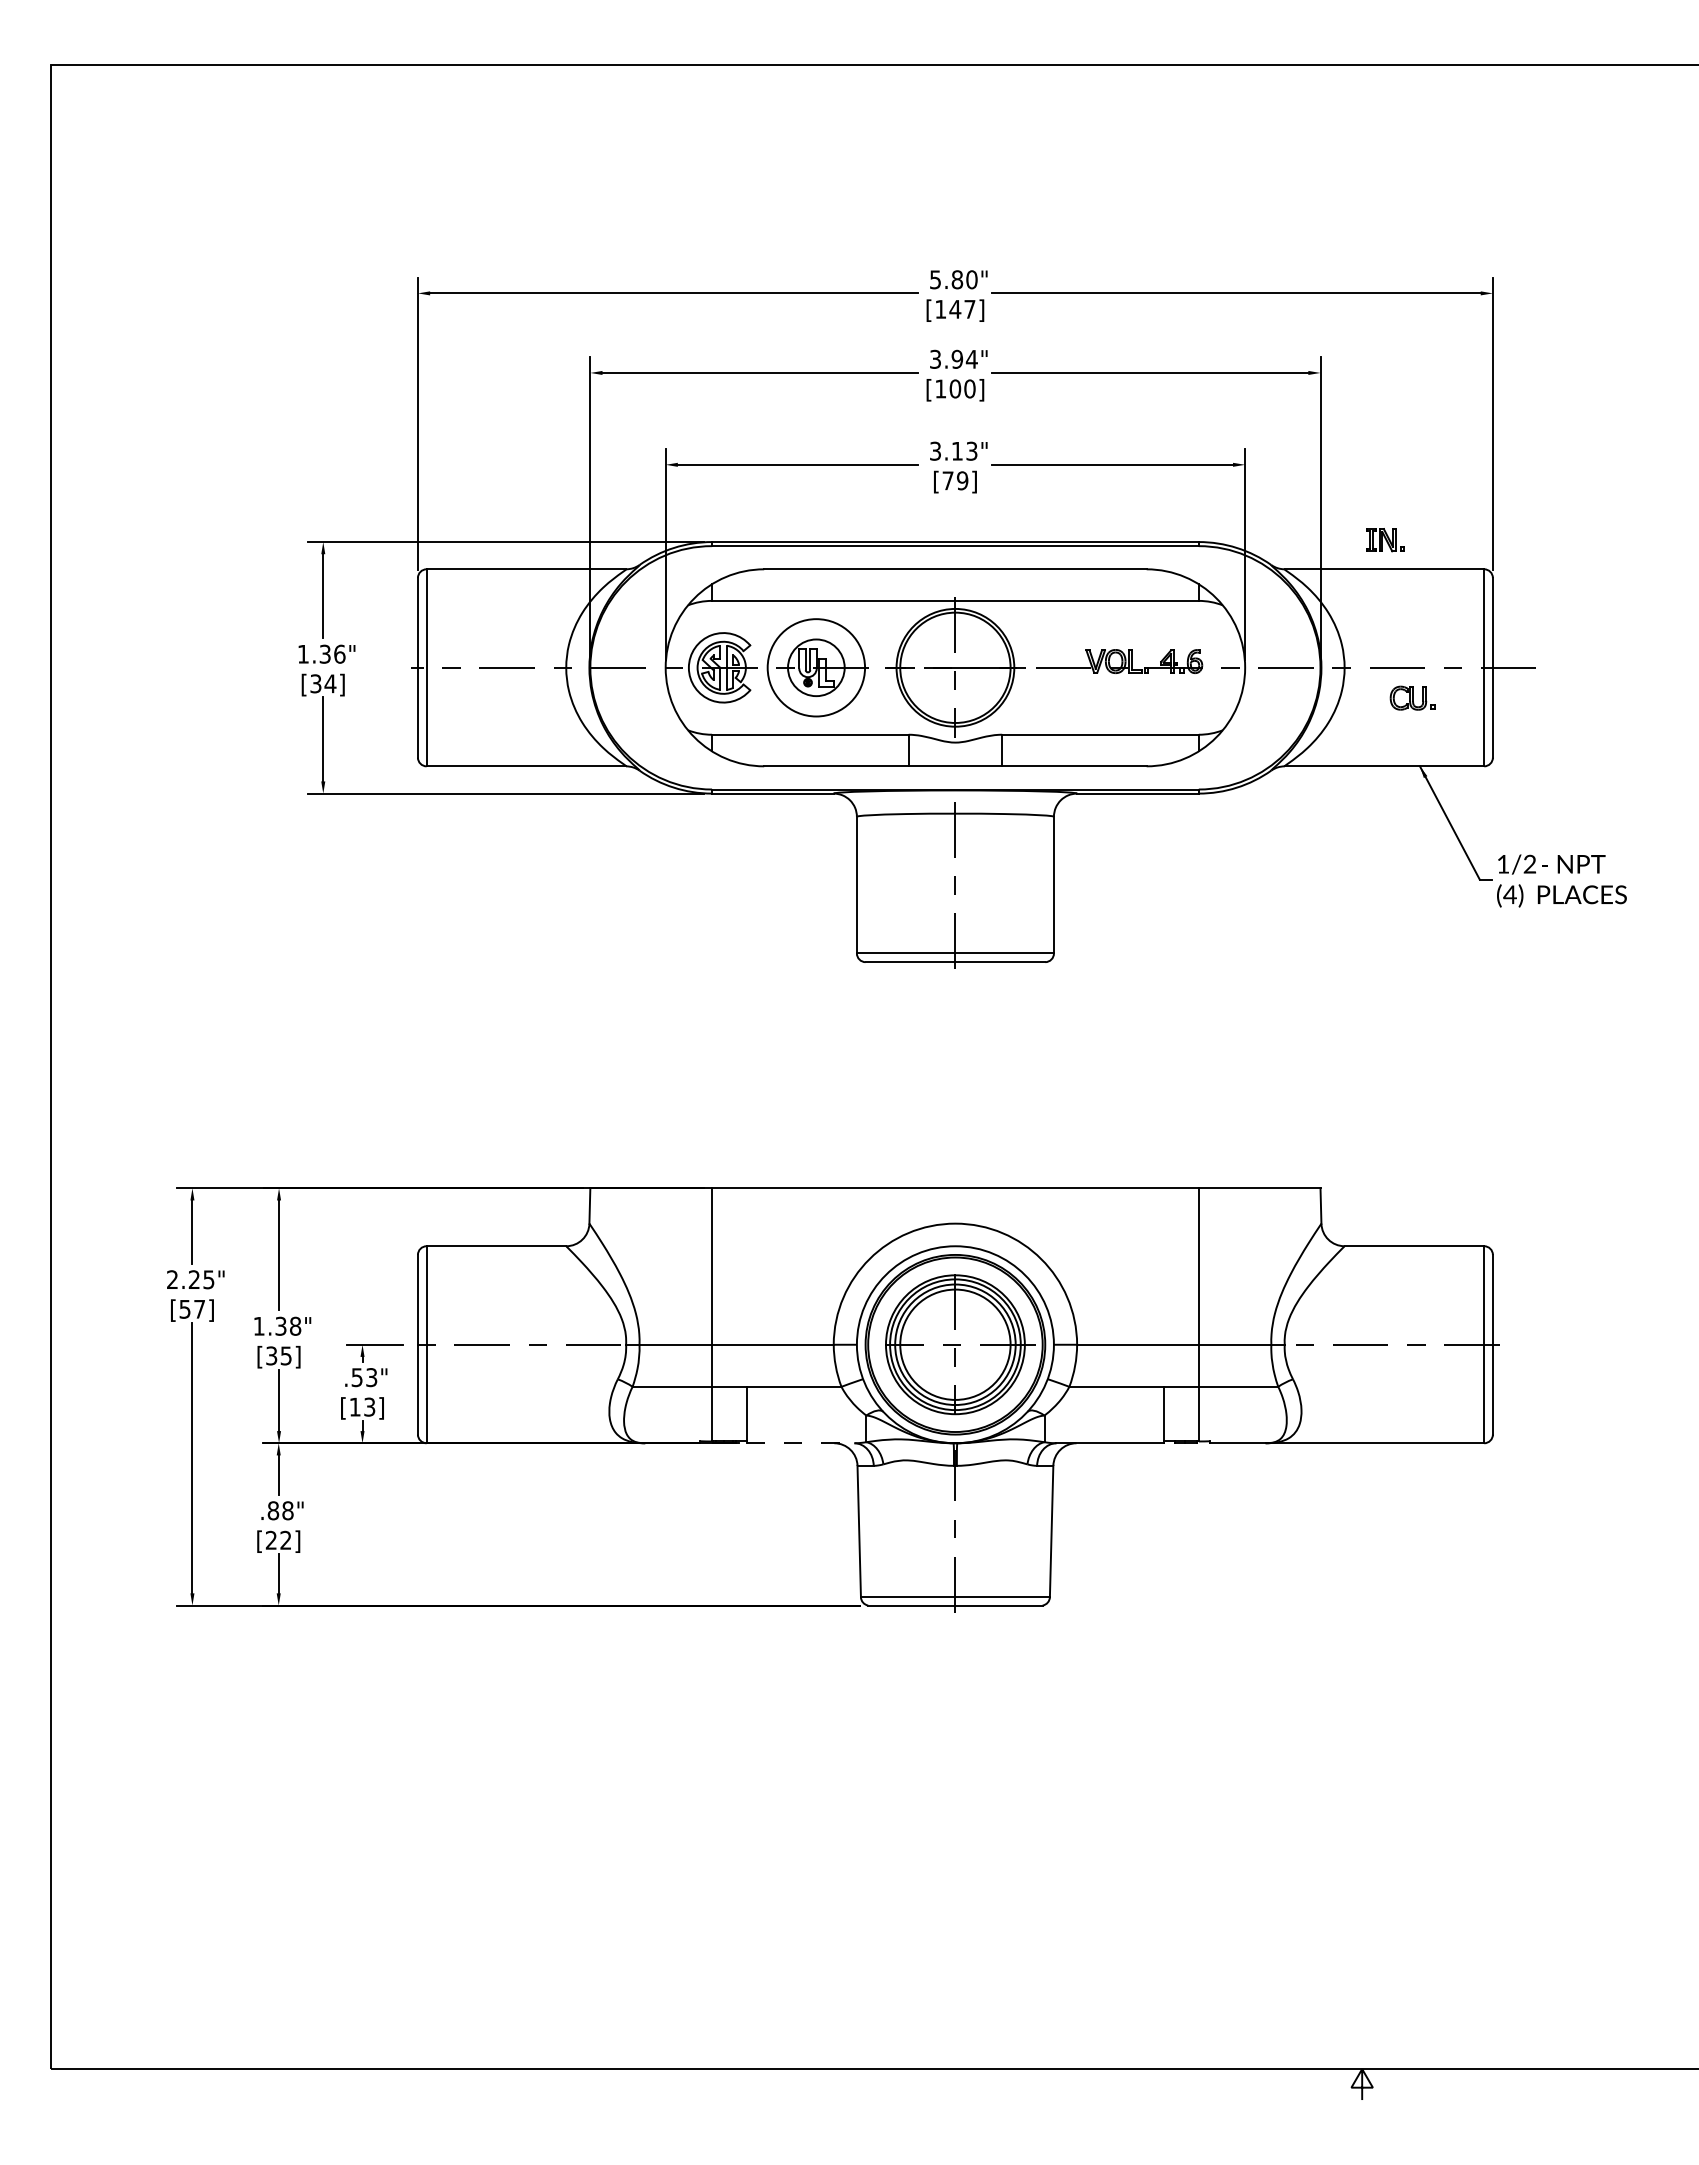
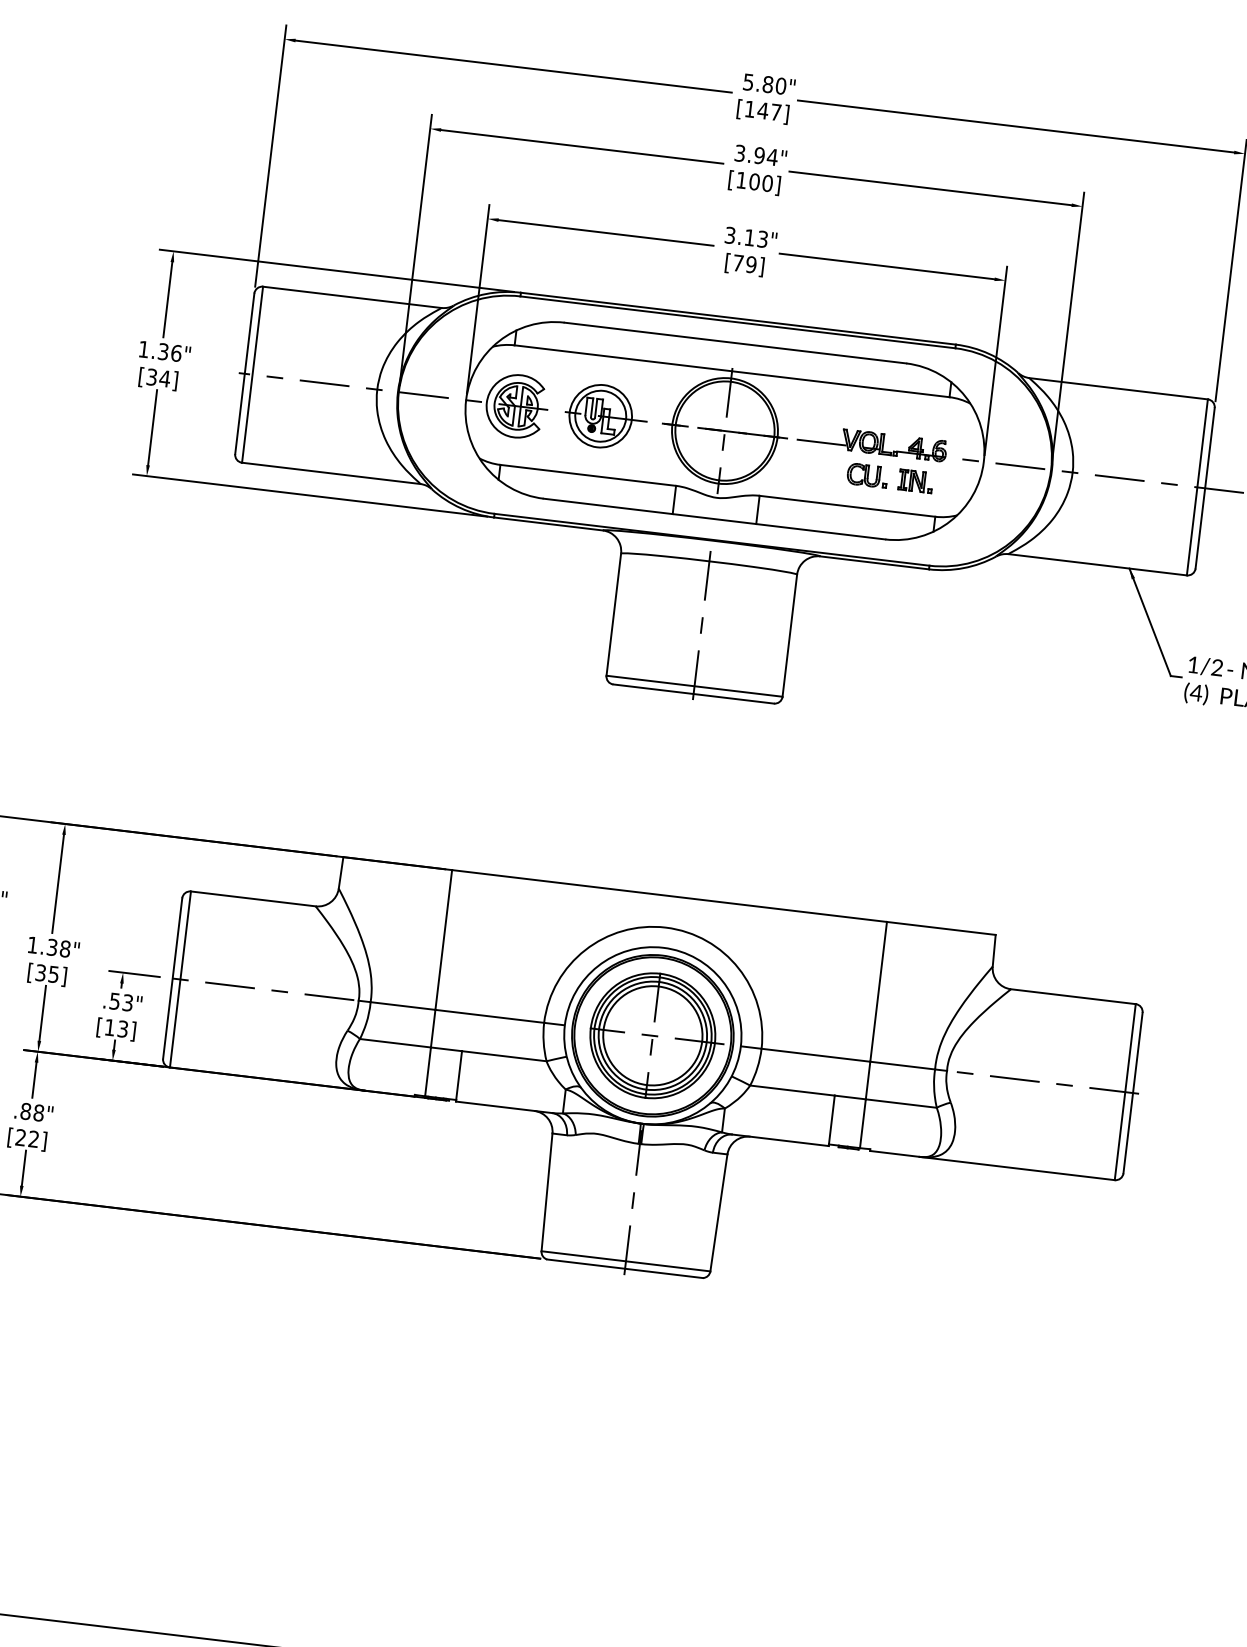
part: (1385, 540) -> (915, 481), moved
circle: (816, 667) -> (600, 415), size x0.71
part: (1412, 697) -> (867, 474), moved
line: (800, 1443) -> (503, 1107), dashed -> solid

